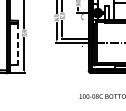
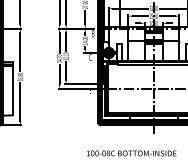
line: (17, 44) -> (12, 90), dashed -> solid

